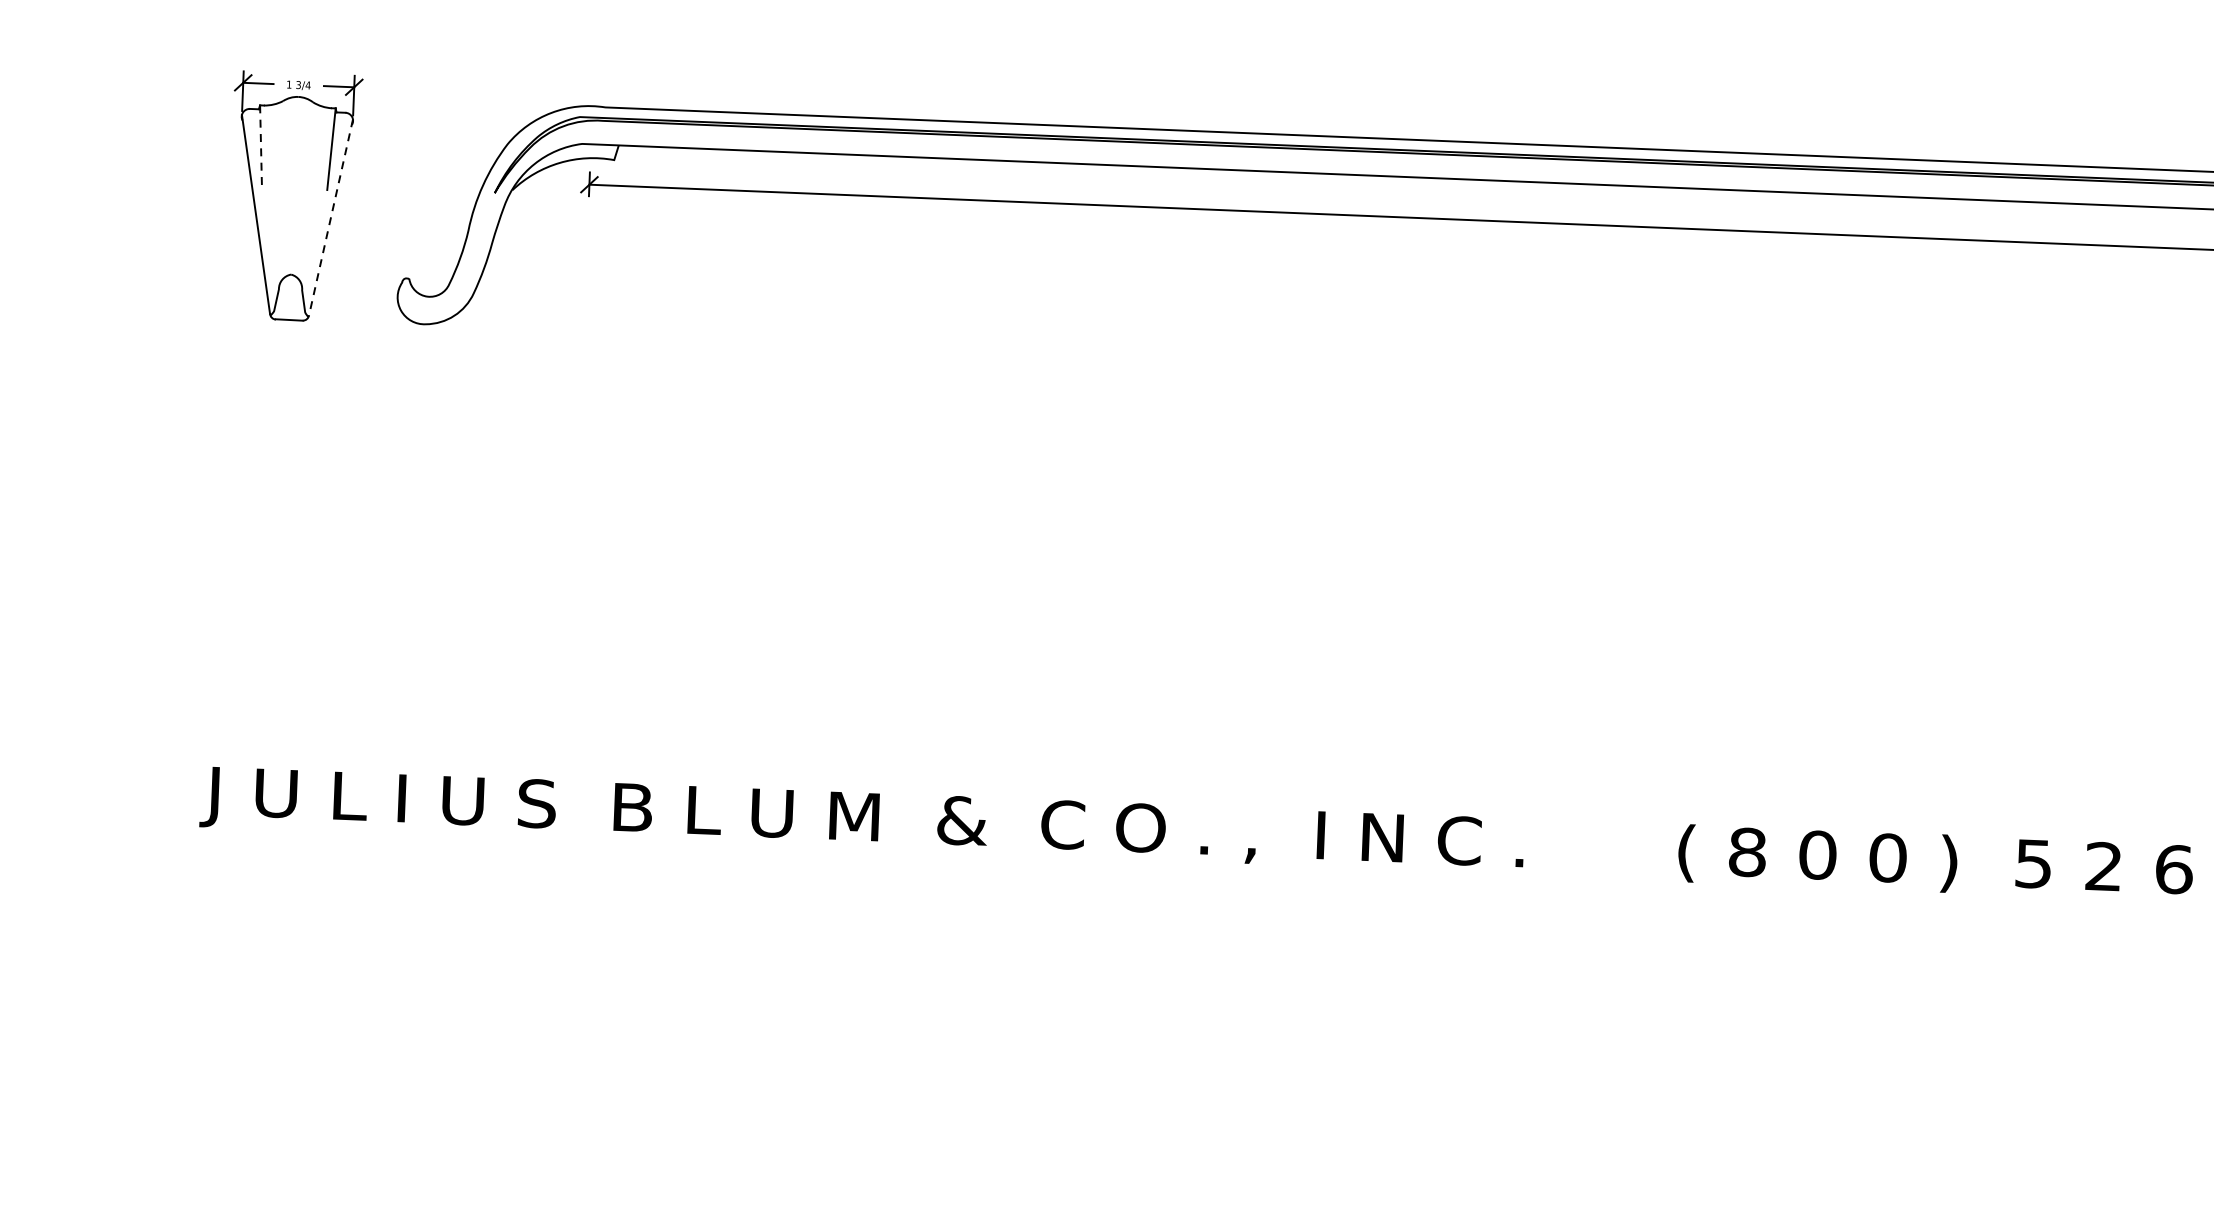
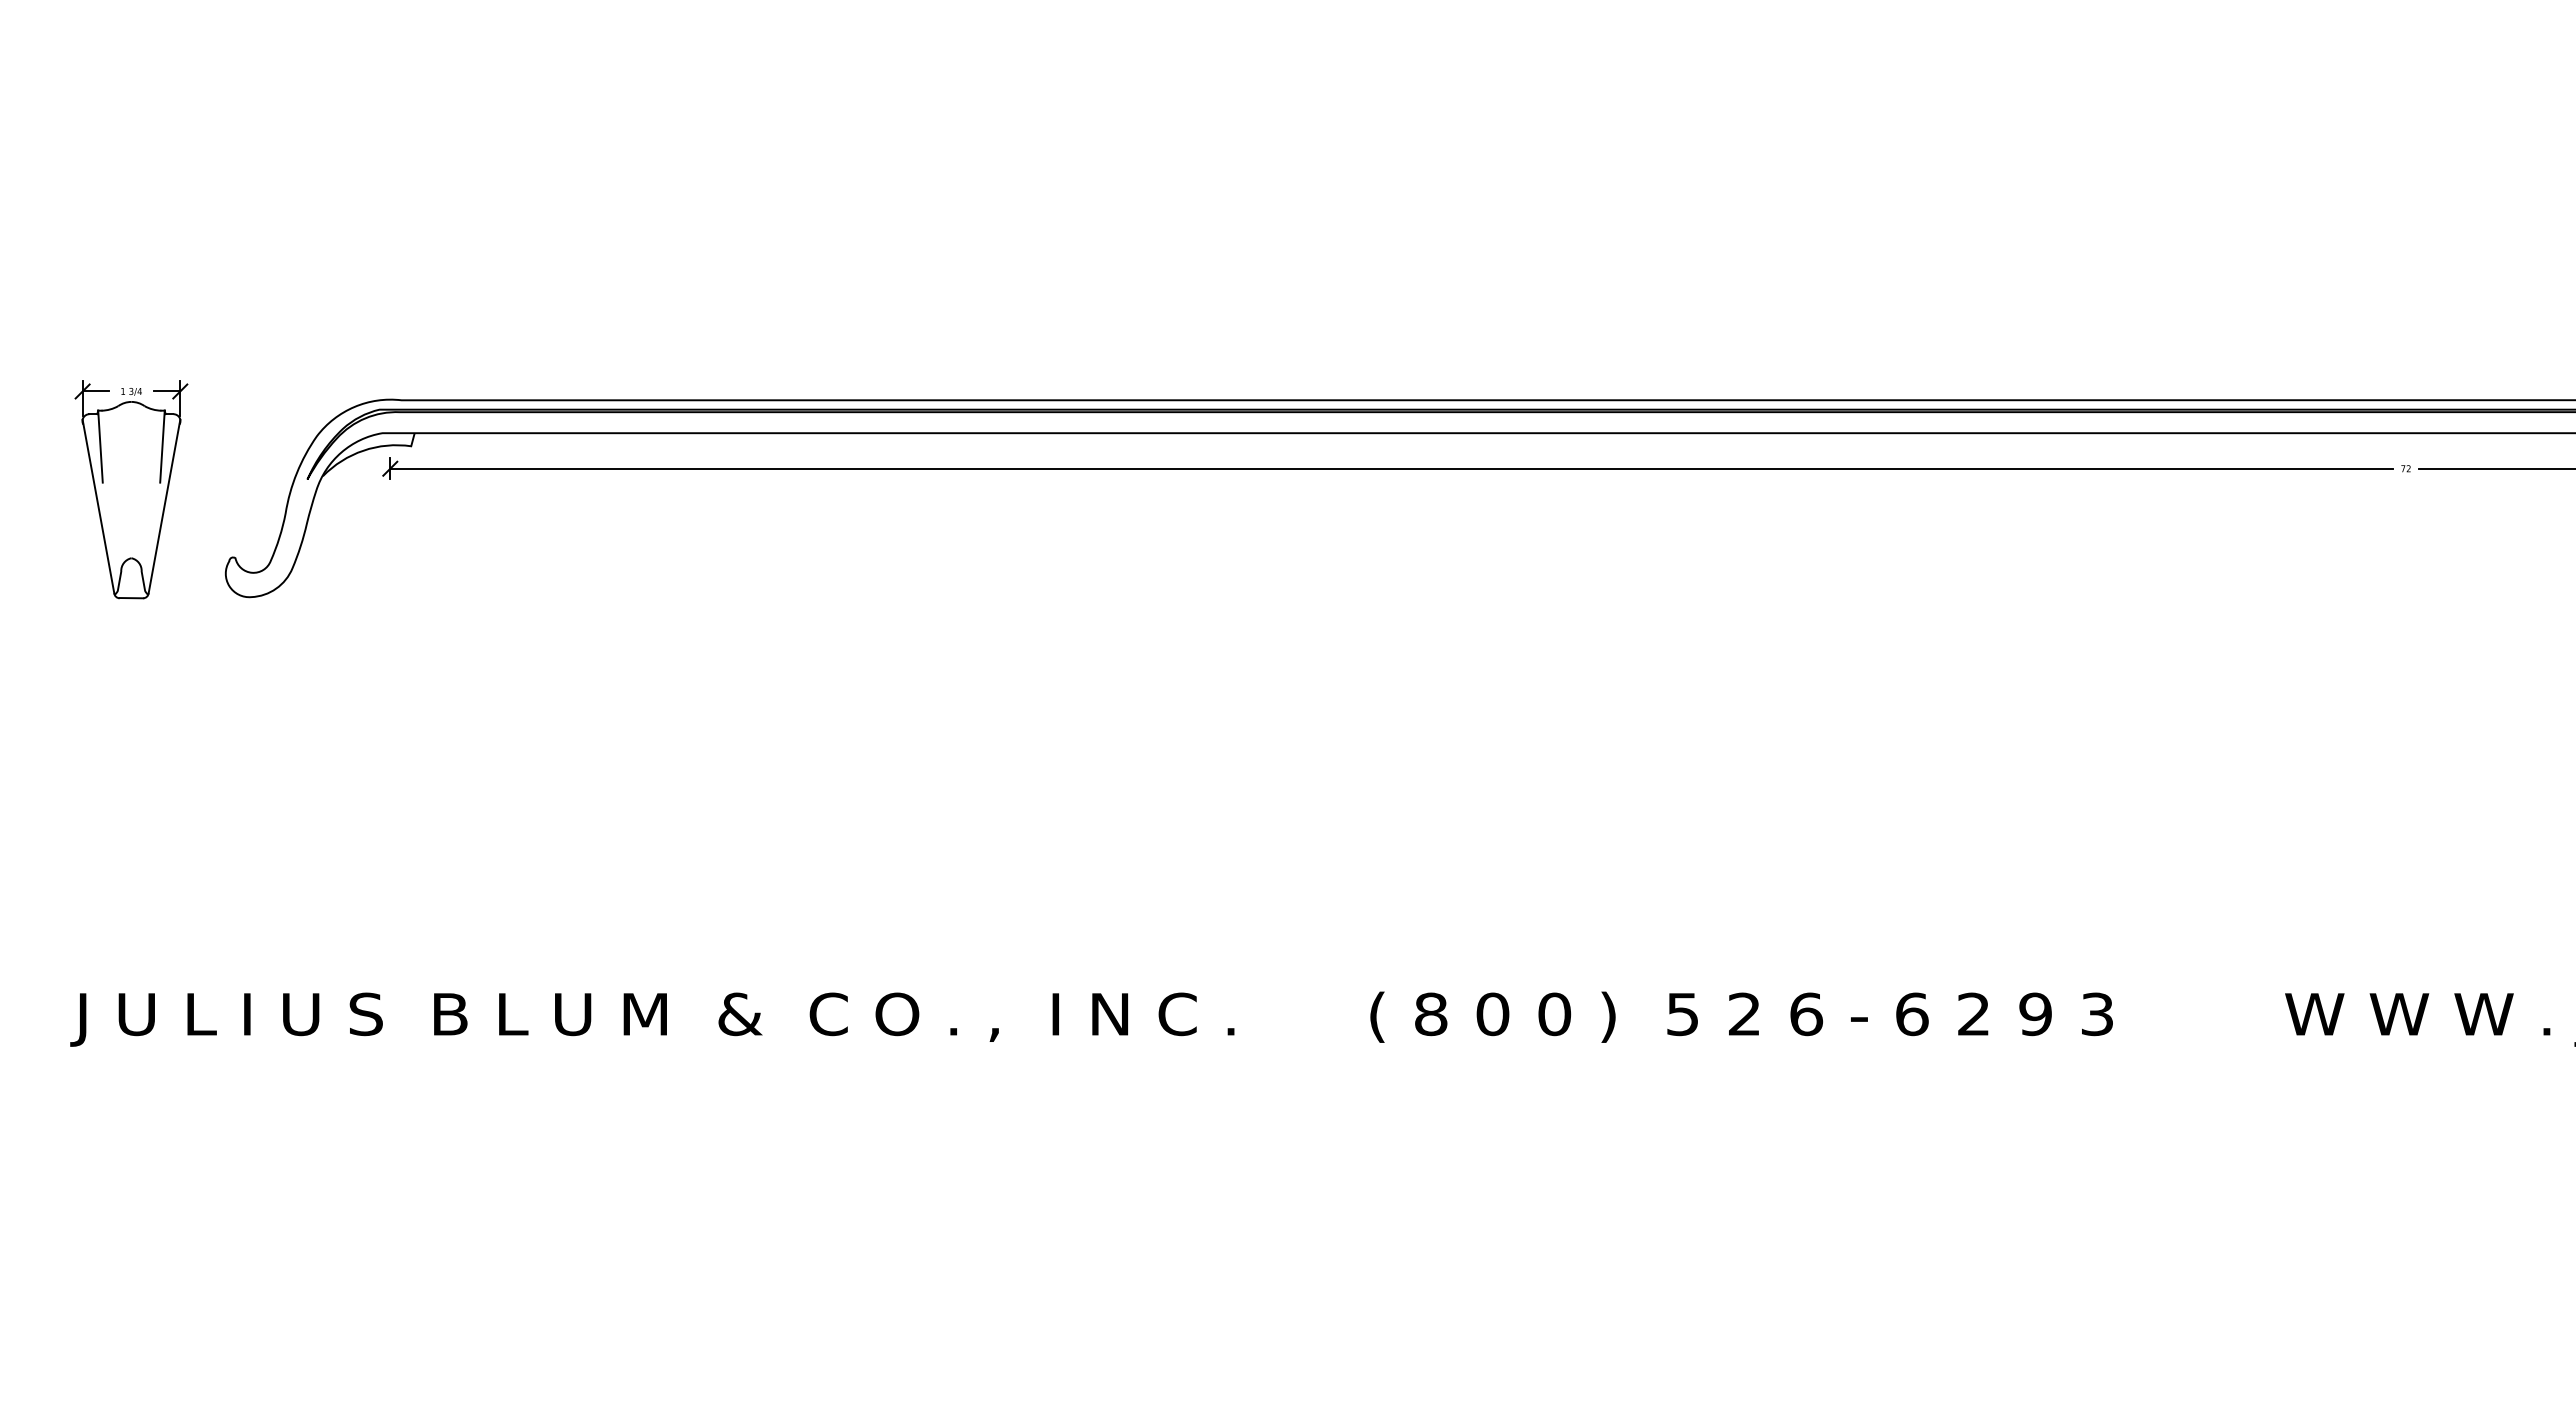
line: (261, 147) -> (100, 447), dashed -> solid
line: (331, 217) -> (164, 506), dashed -> solid

